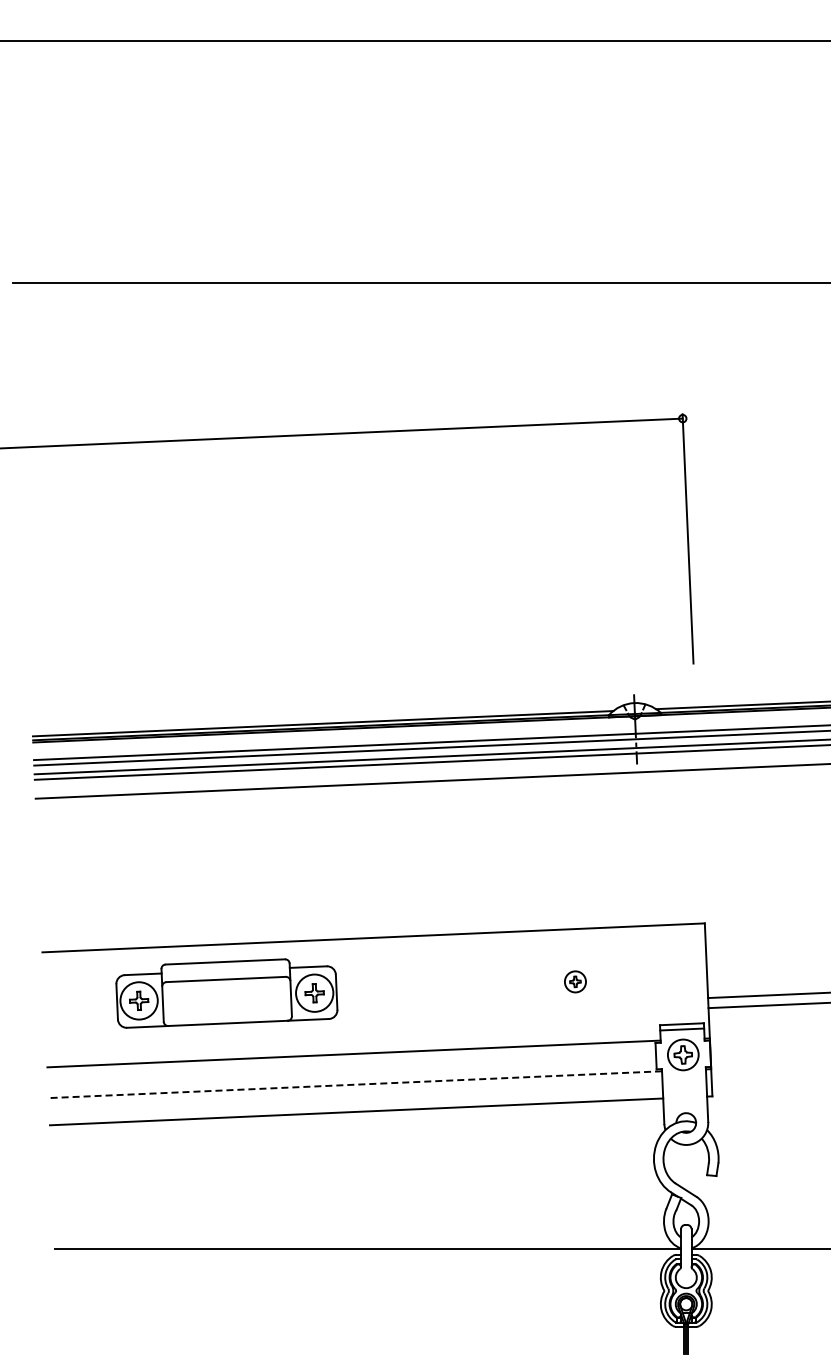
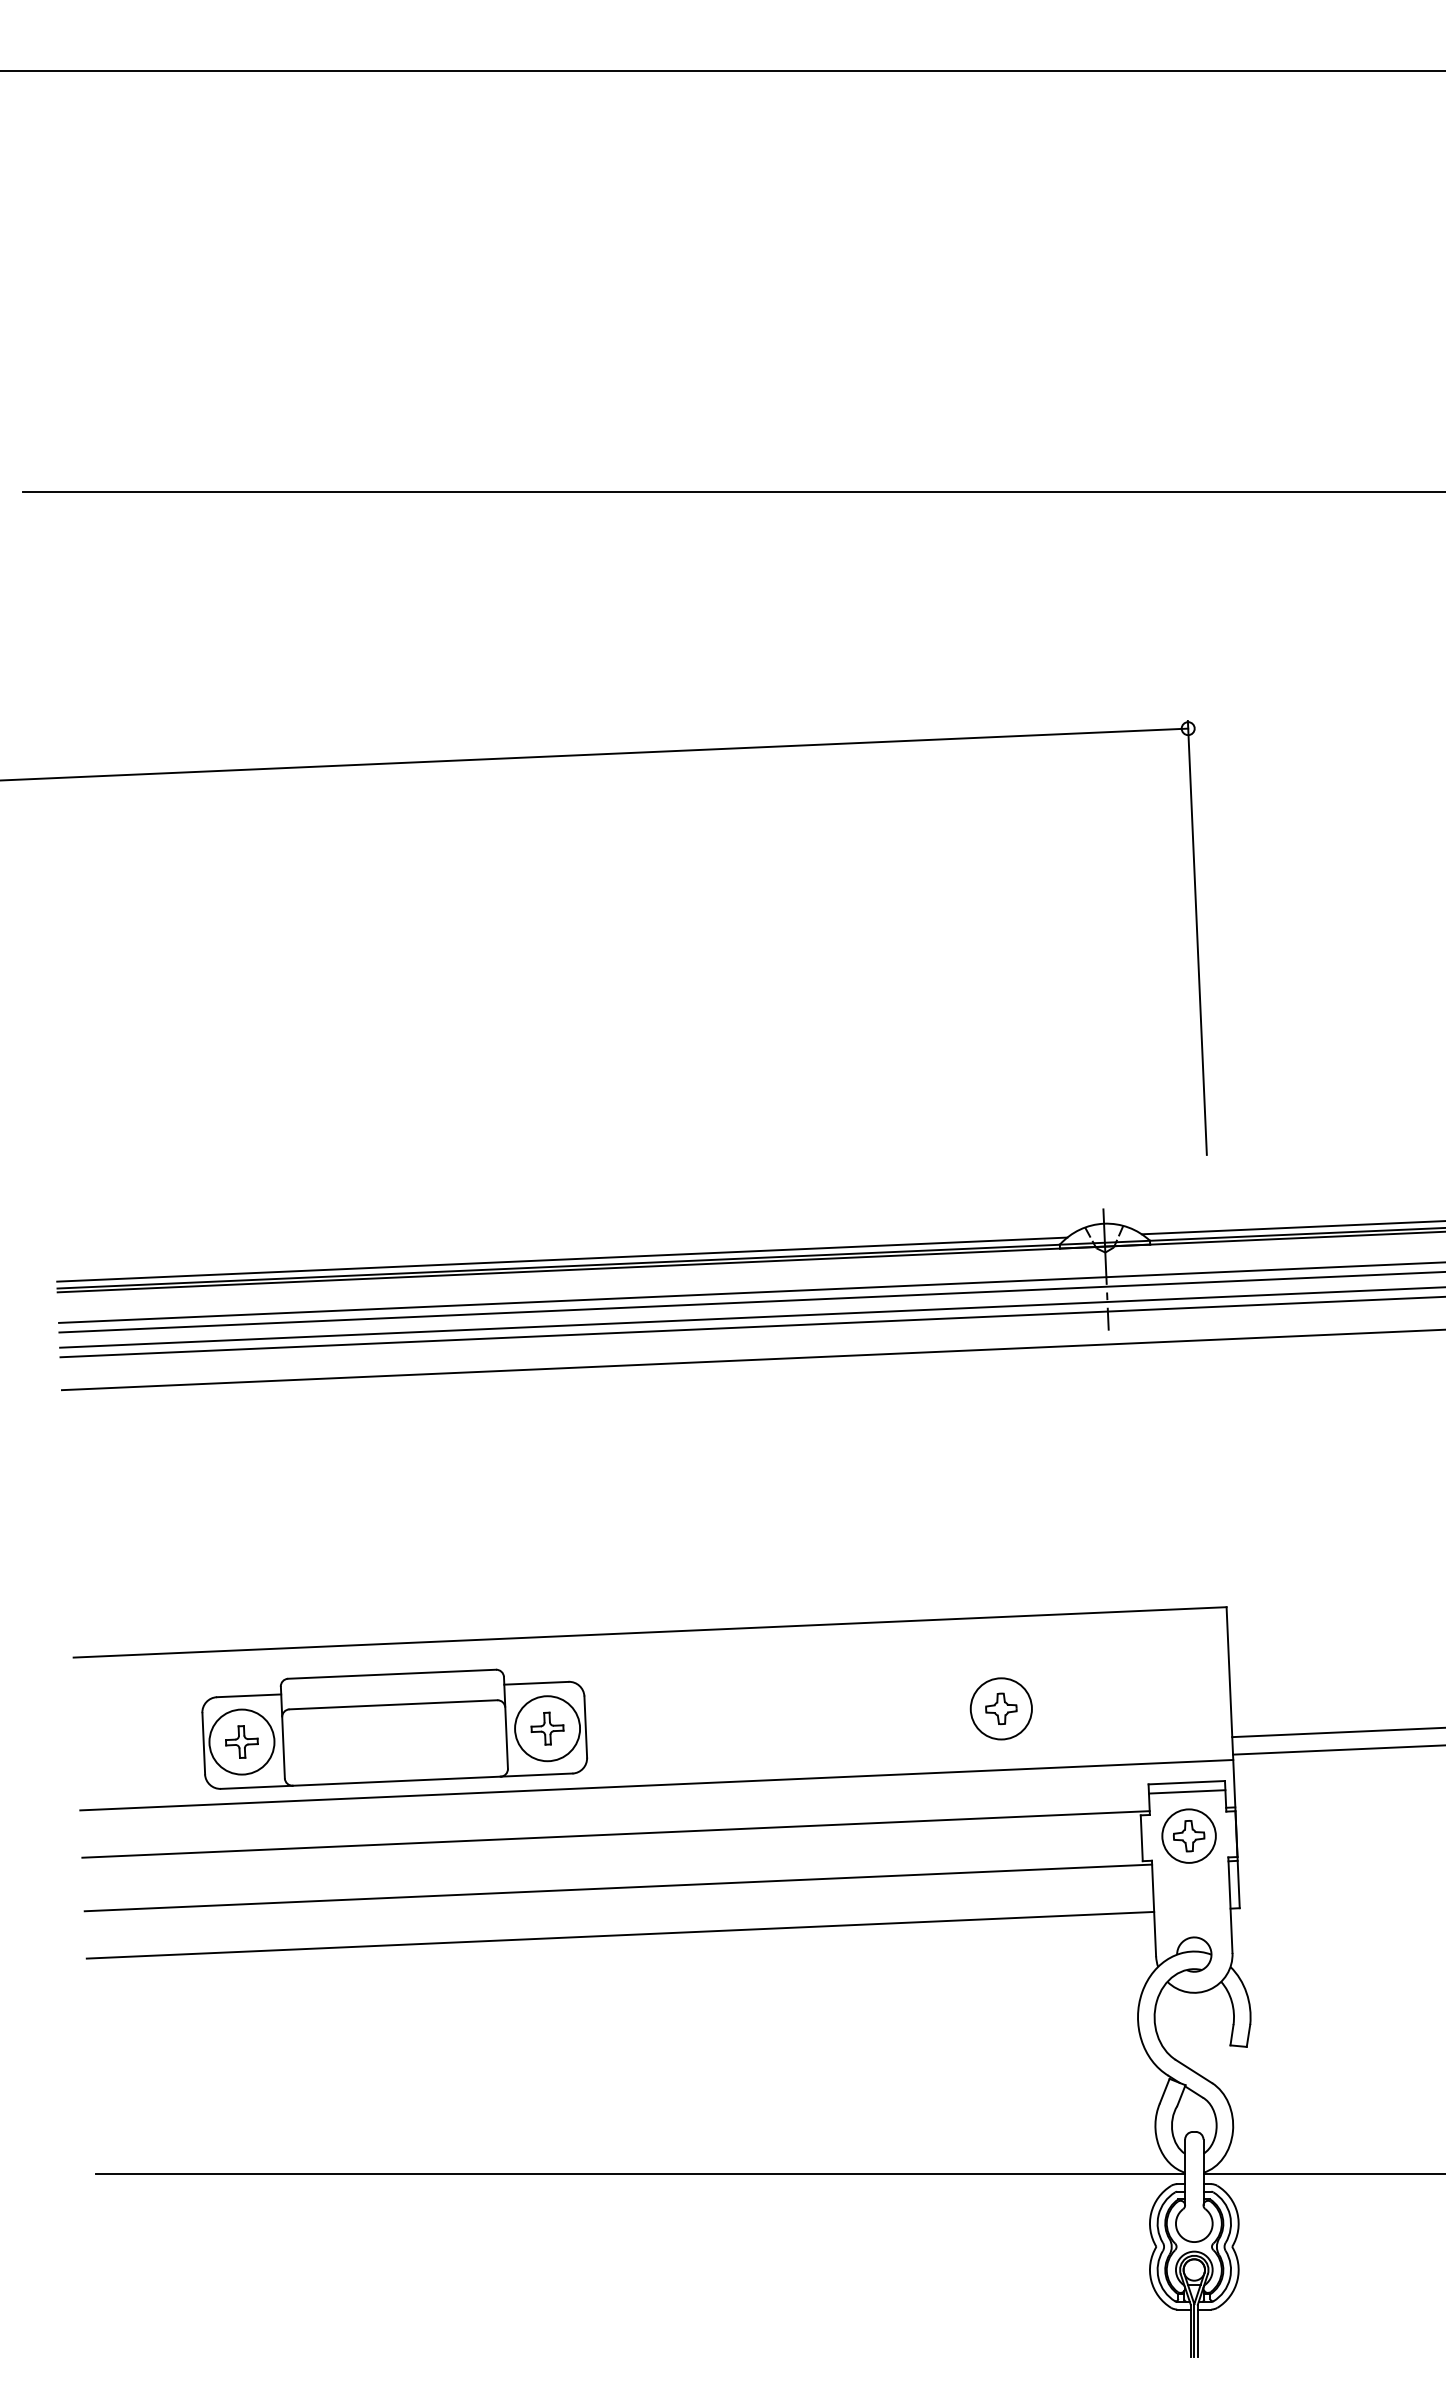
part: (575, 981) -> (1001, 1708), size x1.67
line: (377, 1025) -> (656, 1784), added
line: (355, 1084) -> (618, 1887), dashed -> solid

